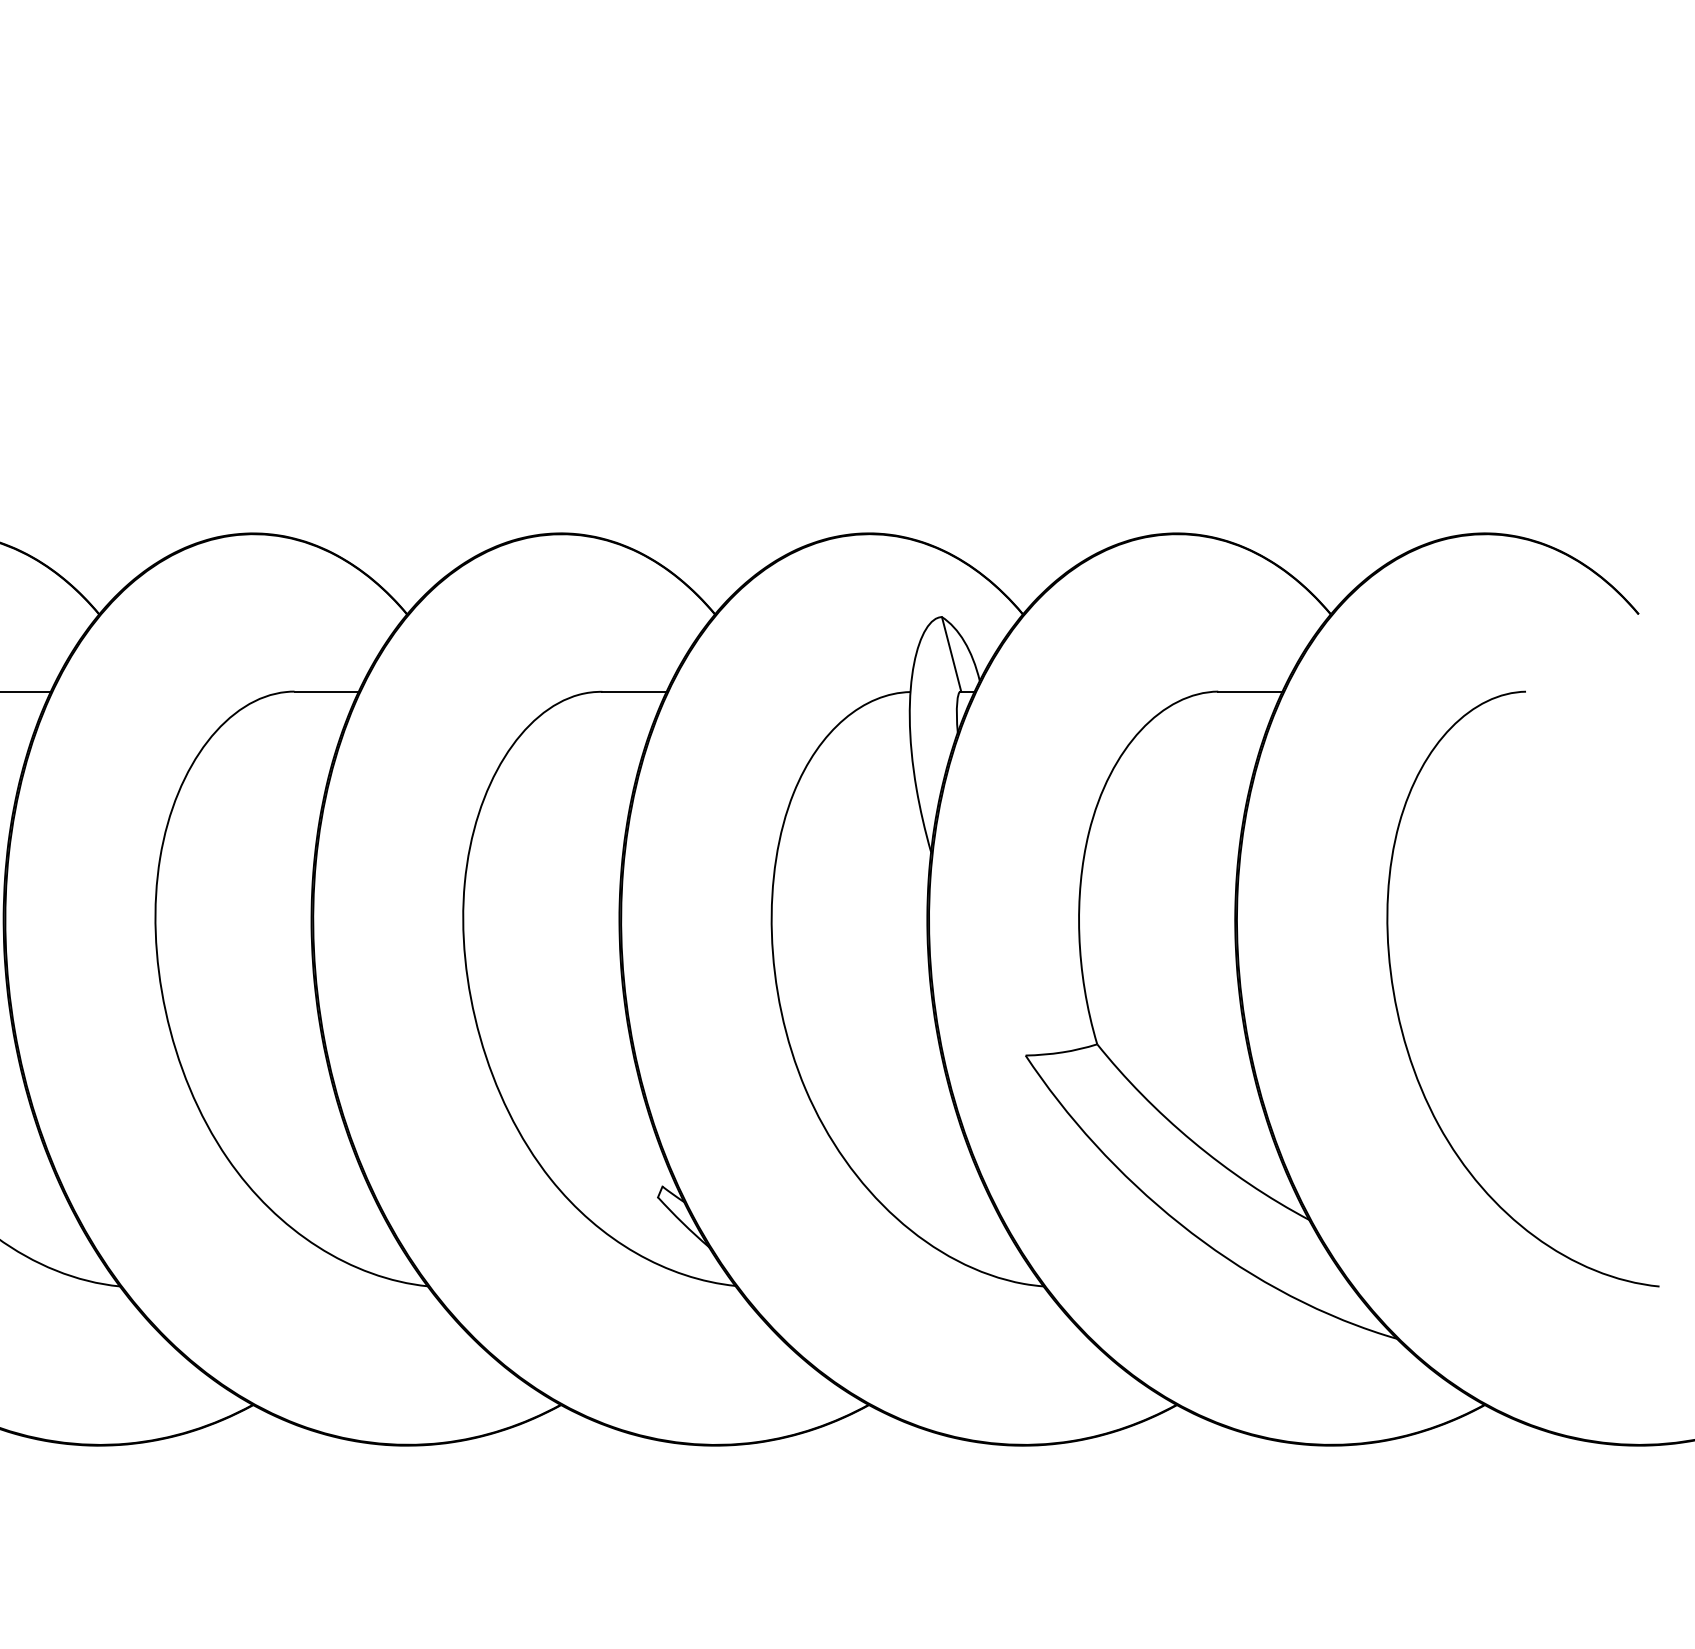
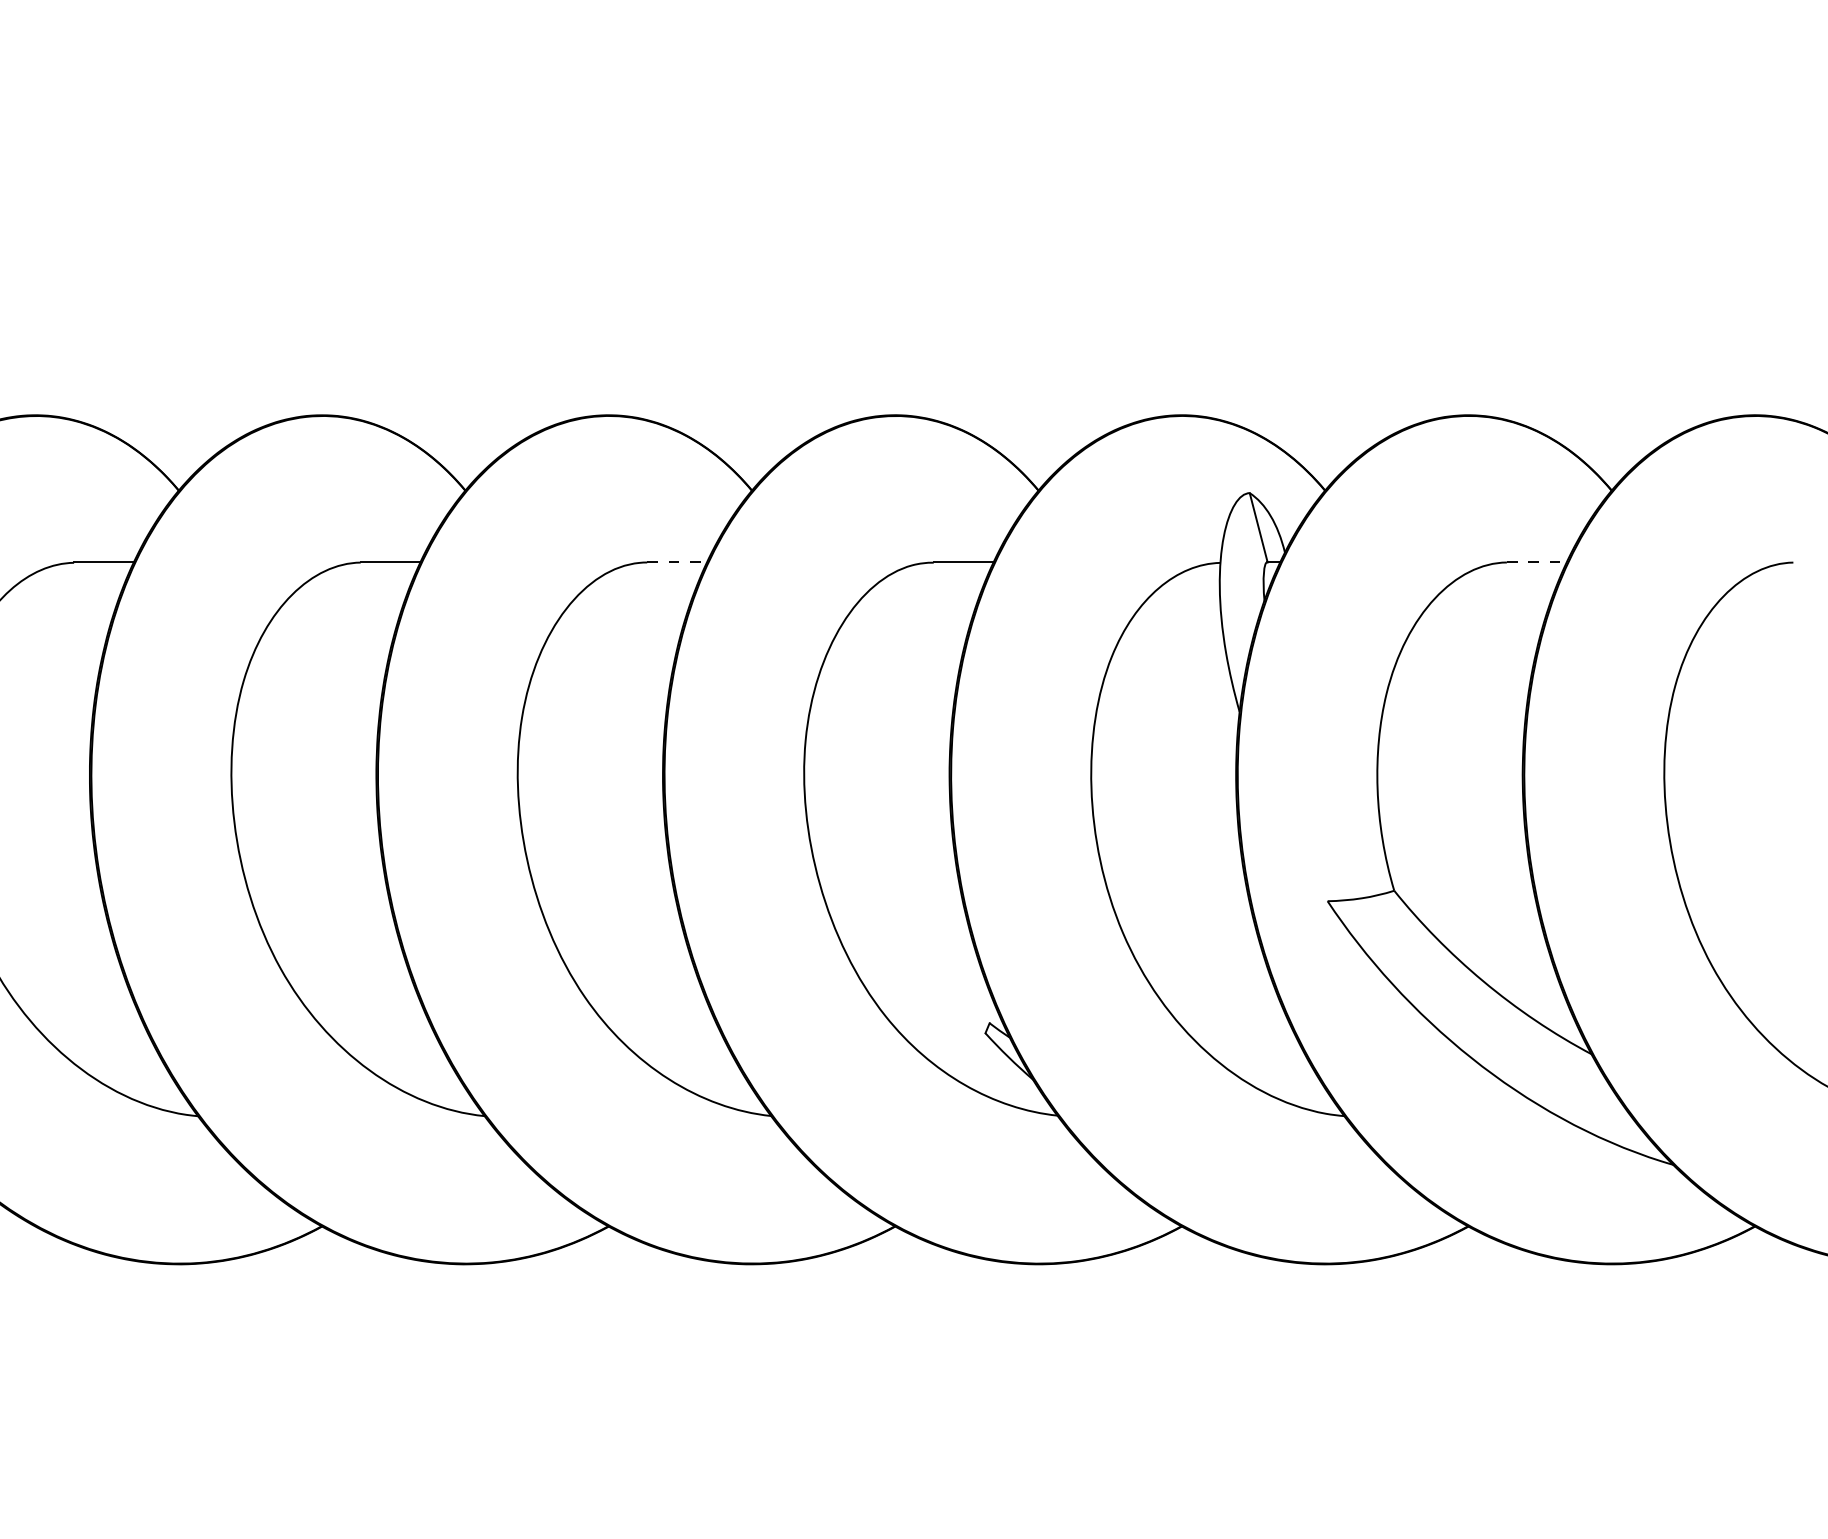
line: (327, 691) -> (677, 562), solid -> dashed
line: (1250, 691) -> (1536, 562), solid -> dashed

